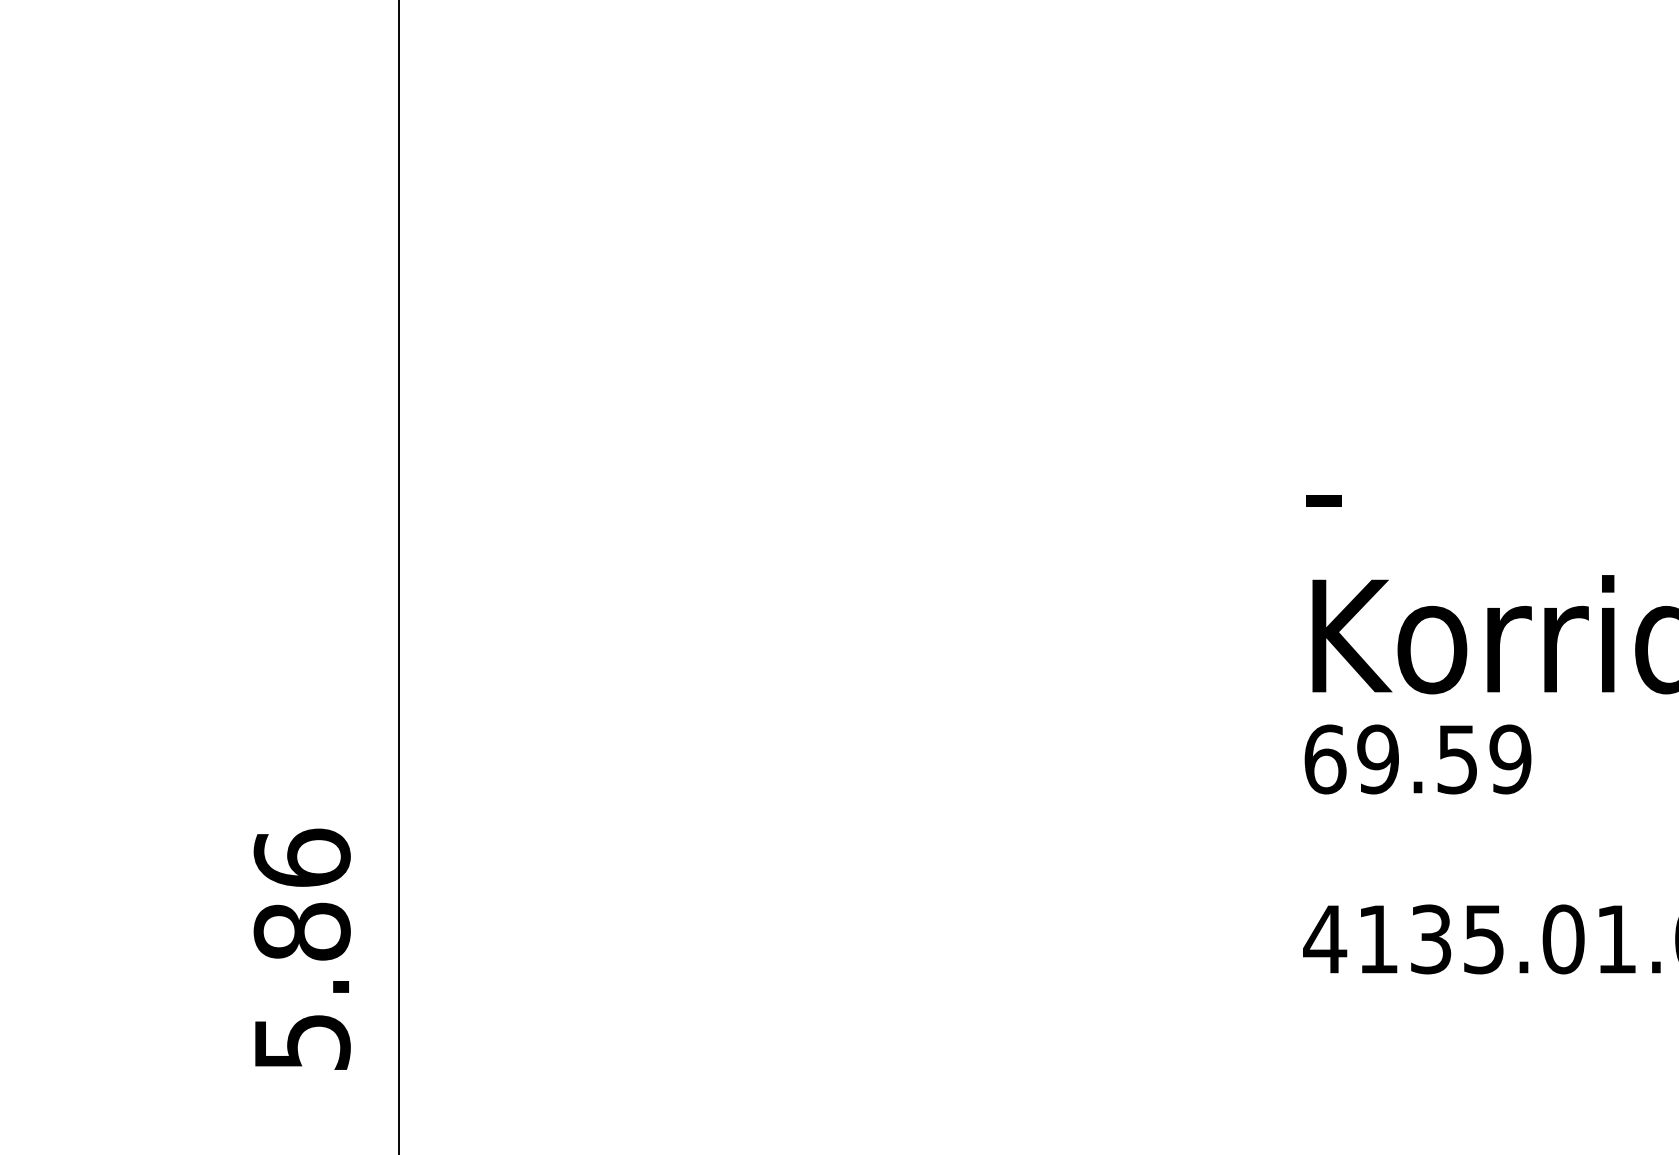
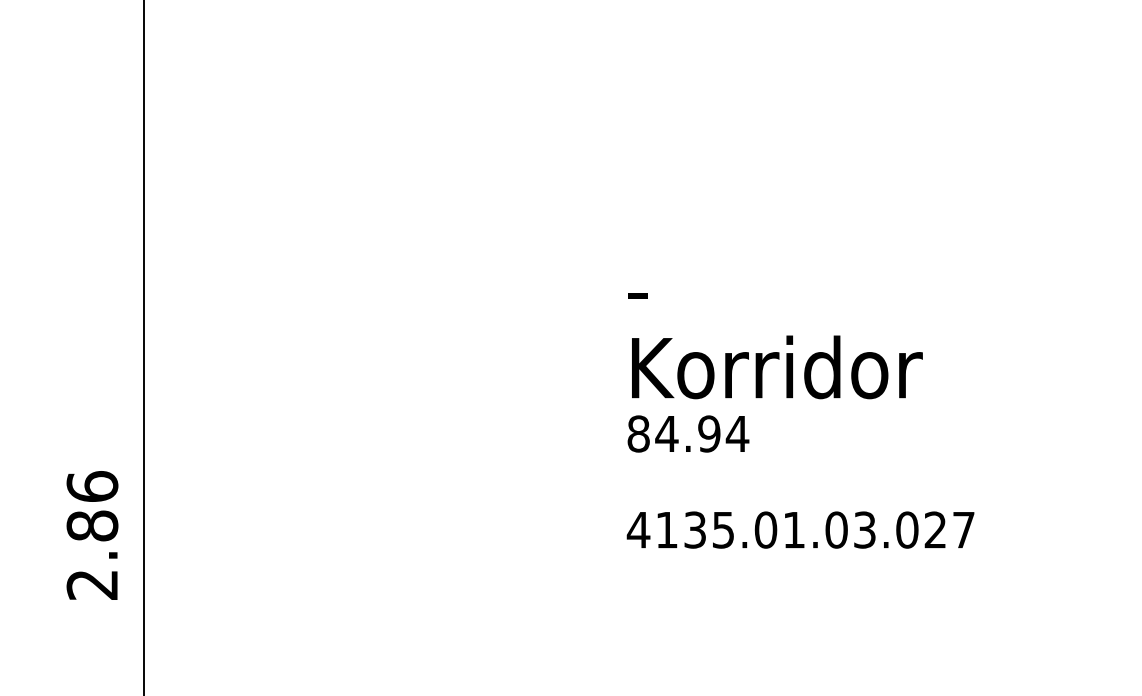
text: (1418, 758) -> (688, 433), 69.59 -> 84.94
text: (302, 1041) -> (92, 584), 5.86 -> 2.86

